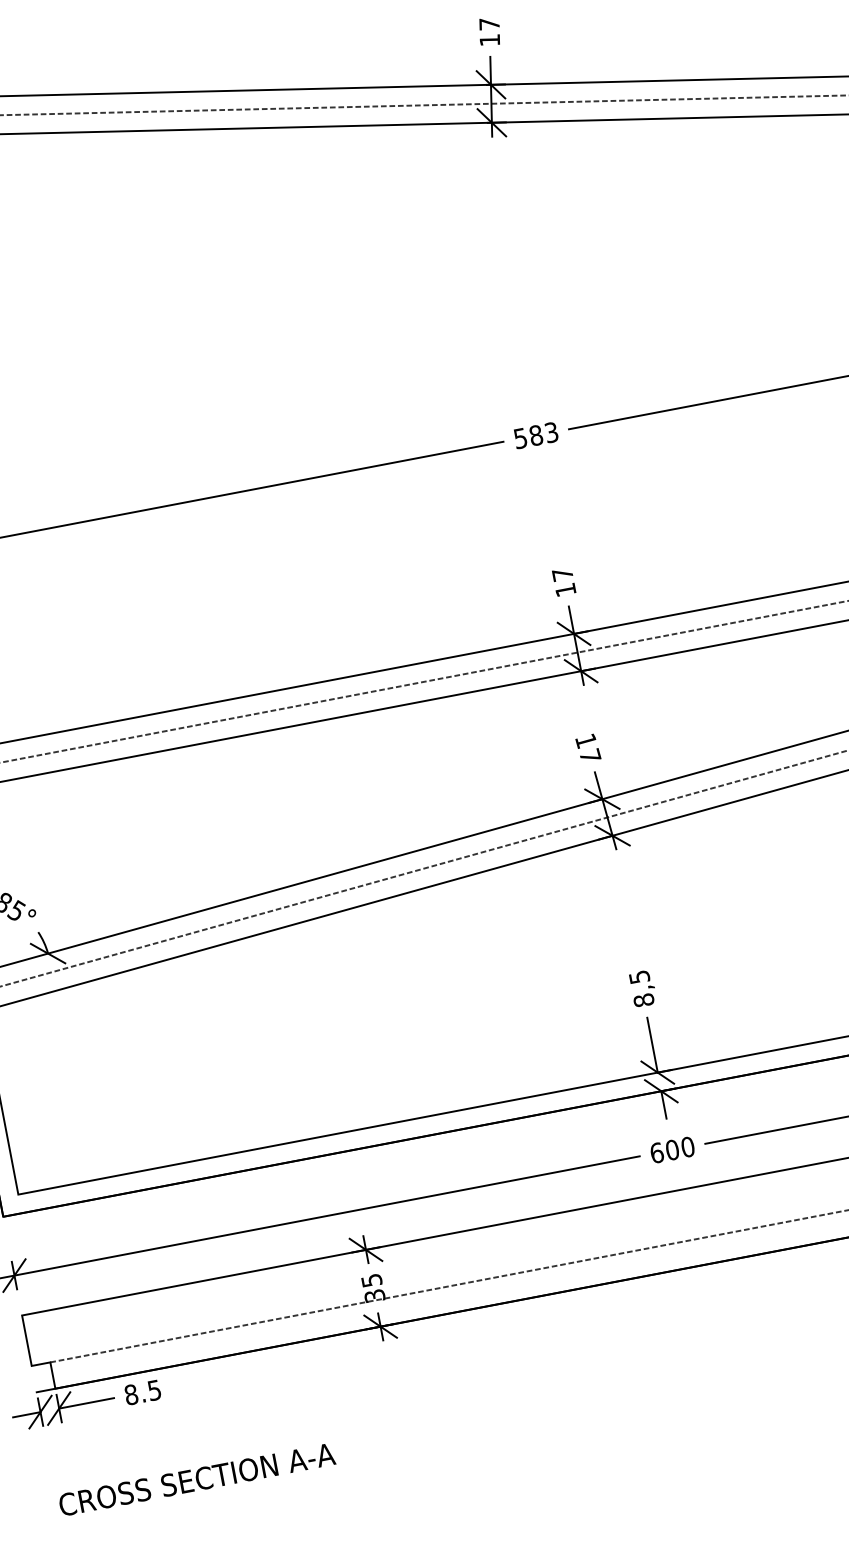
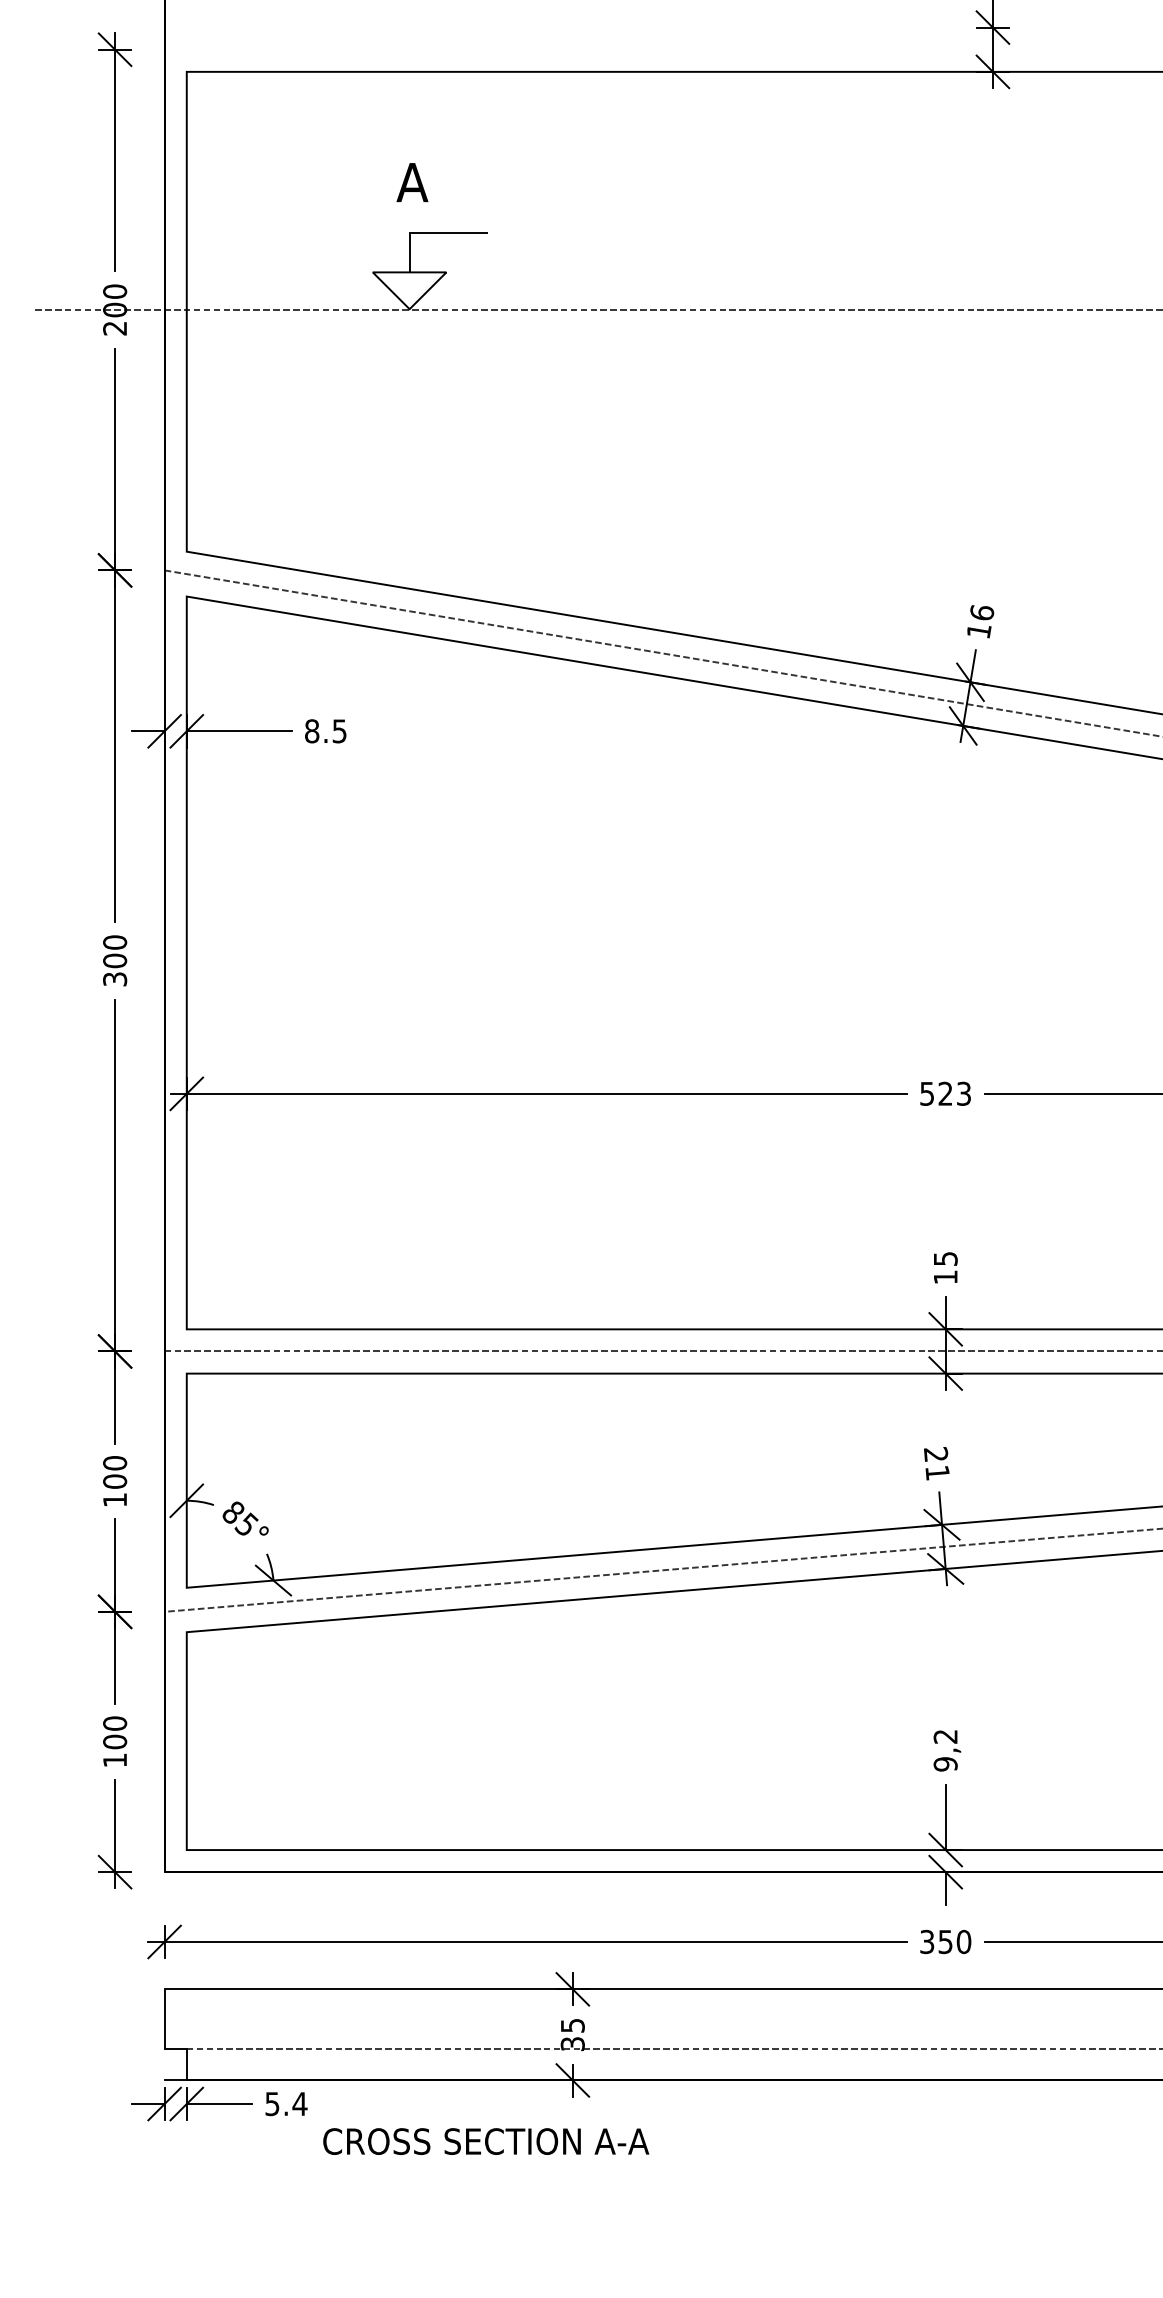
text: (489, 24) -> (981, 612), 17 -> 16
text: (536, 435) -> (945, 1093), 583 -> 523
text: (562, 574) -> (945, 1258), 17 -> 15
text: (587, 748) -> (936, 1463), 17 -> 21
text: (641, 988) -> (945, 1750), 8,5 -> 9,2
text: (664, 1151) -> (936, 1941), 600 -> 350
text: (143, 1392) -> (286, 2104), 8.5 -> 5.4
text: (197, 1479) -> (486, 2141), moved

